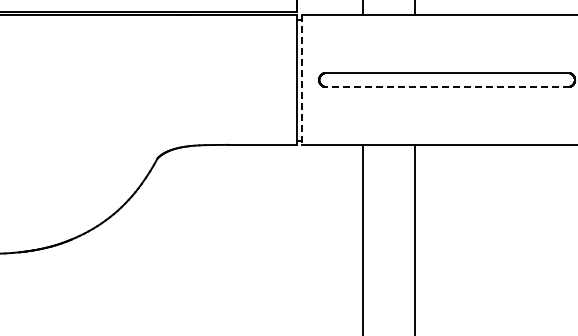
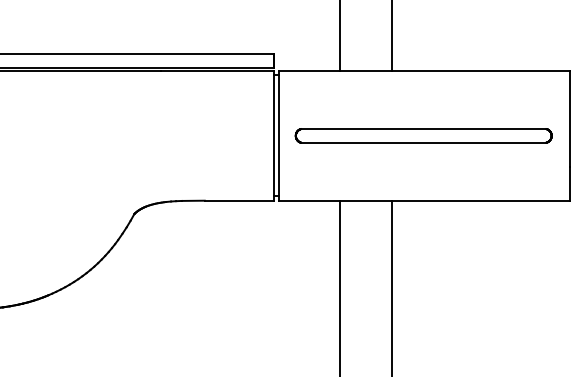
line: (301, 79) -> (278, 135), dashed -> solid
line: (446, 86) -> (423, 142), dashed -> solid

